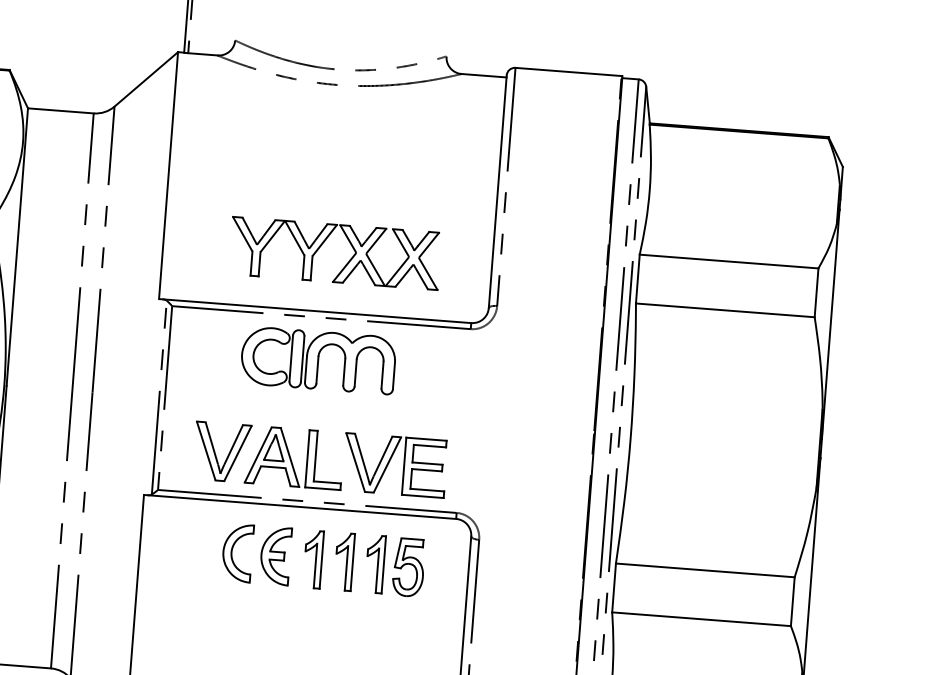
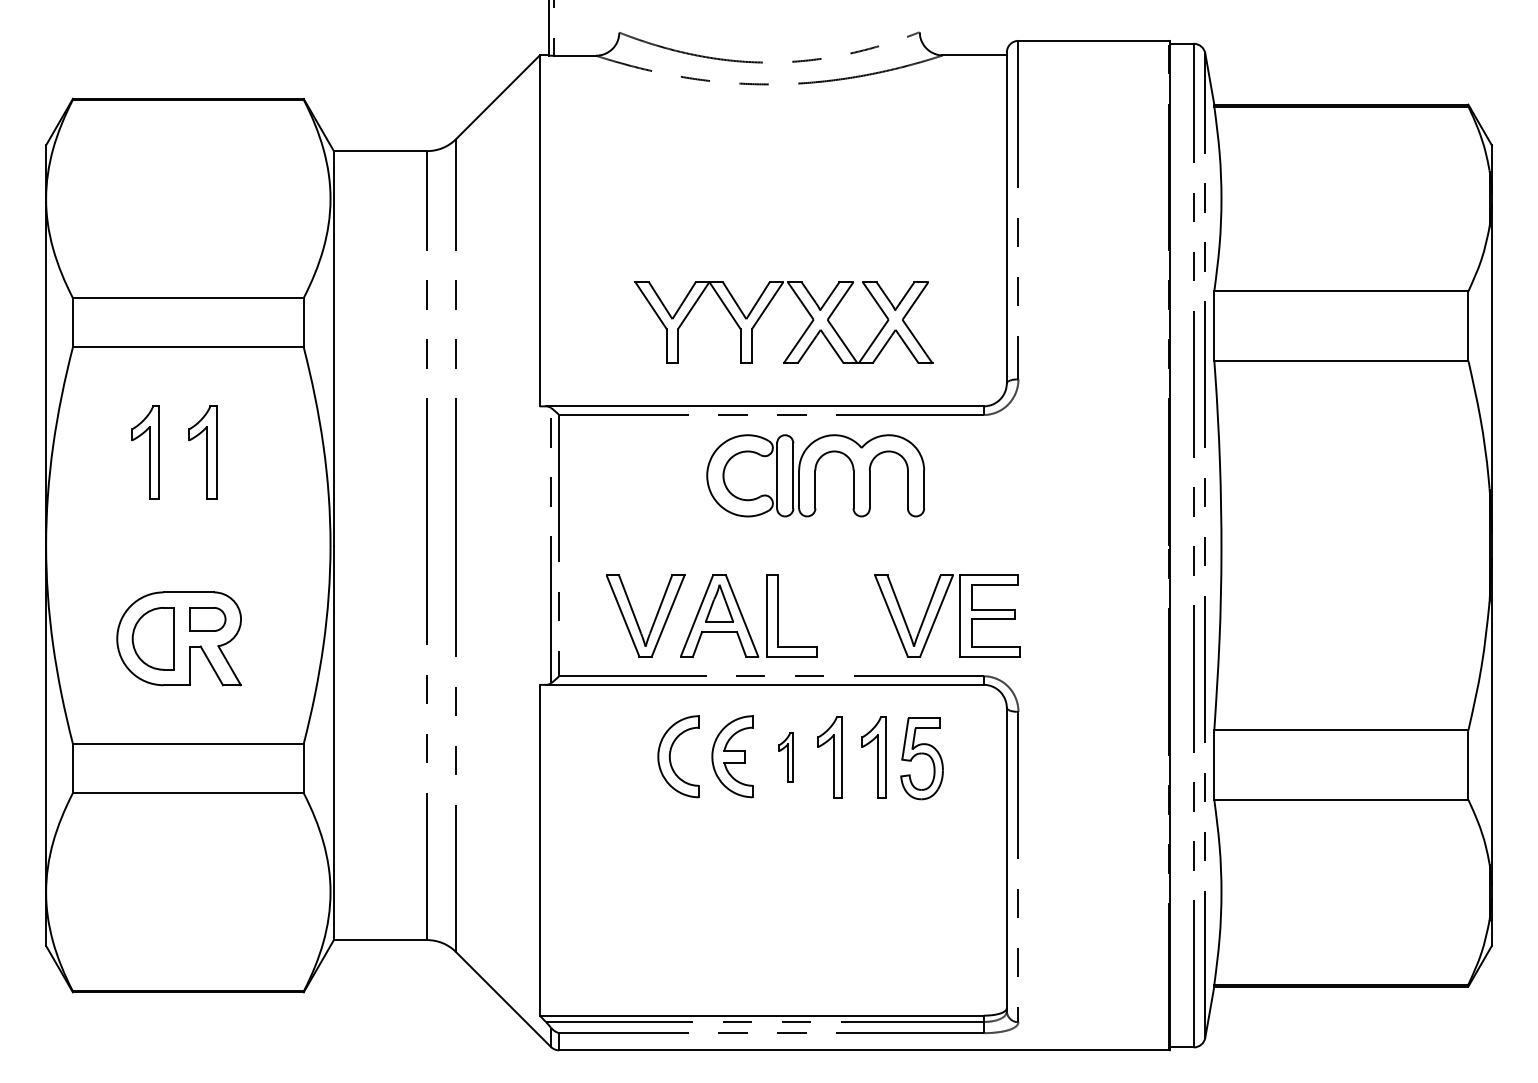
part: (318, 360) -> (815, 475), moved
part: (389, 461) -> (939, 611), moved
part: (312, 559) -> (785, 757), size x0.6

